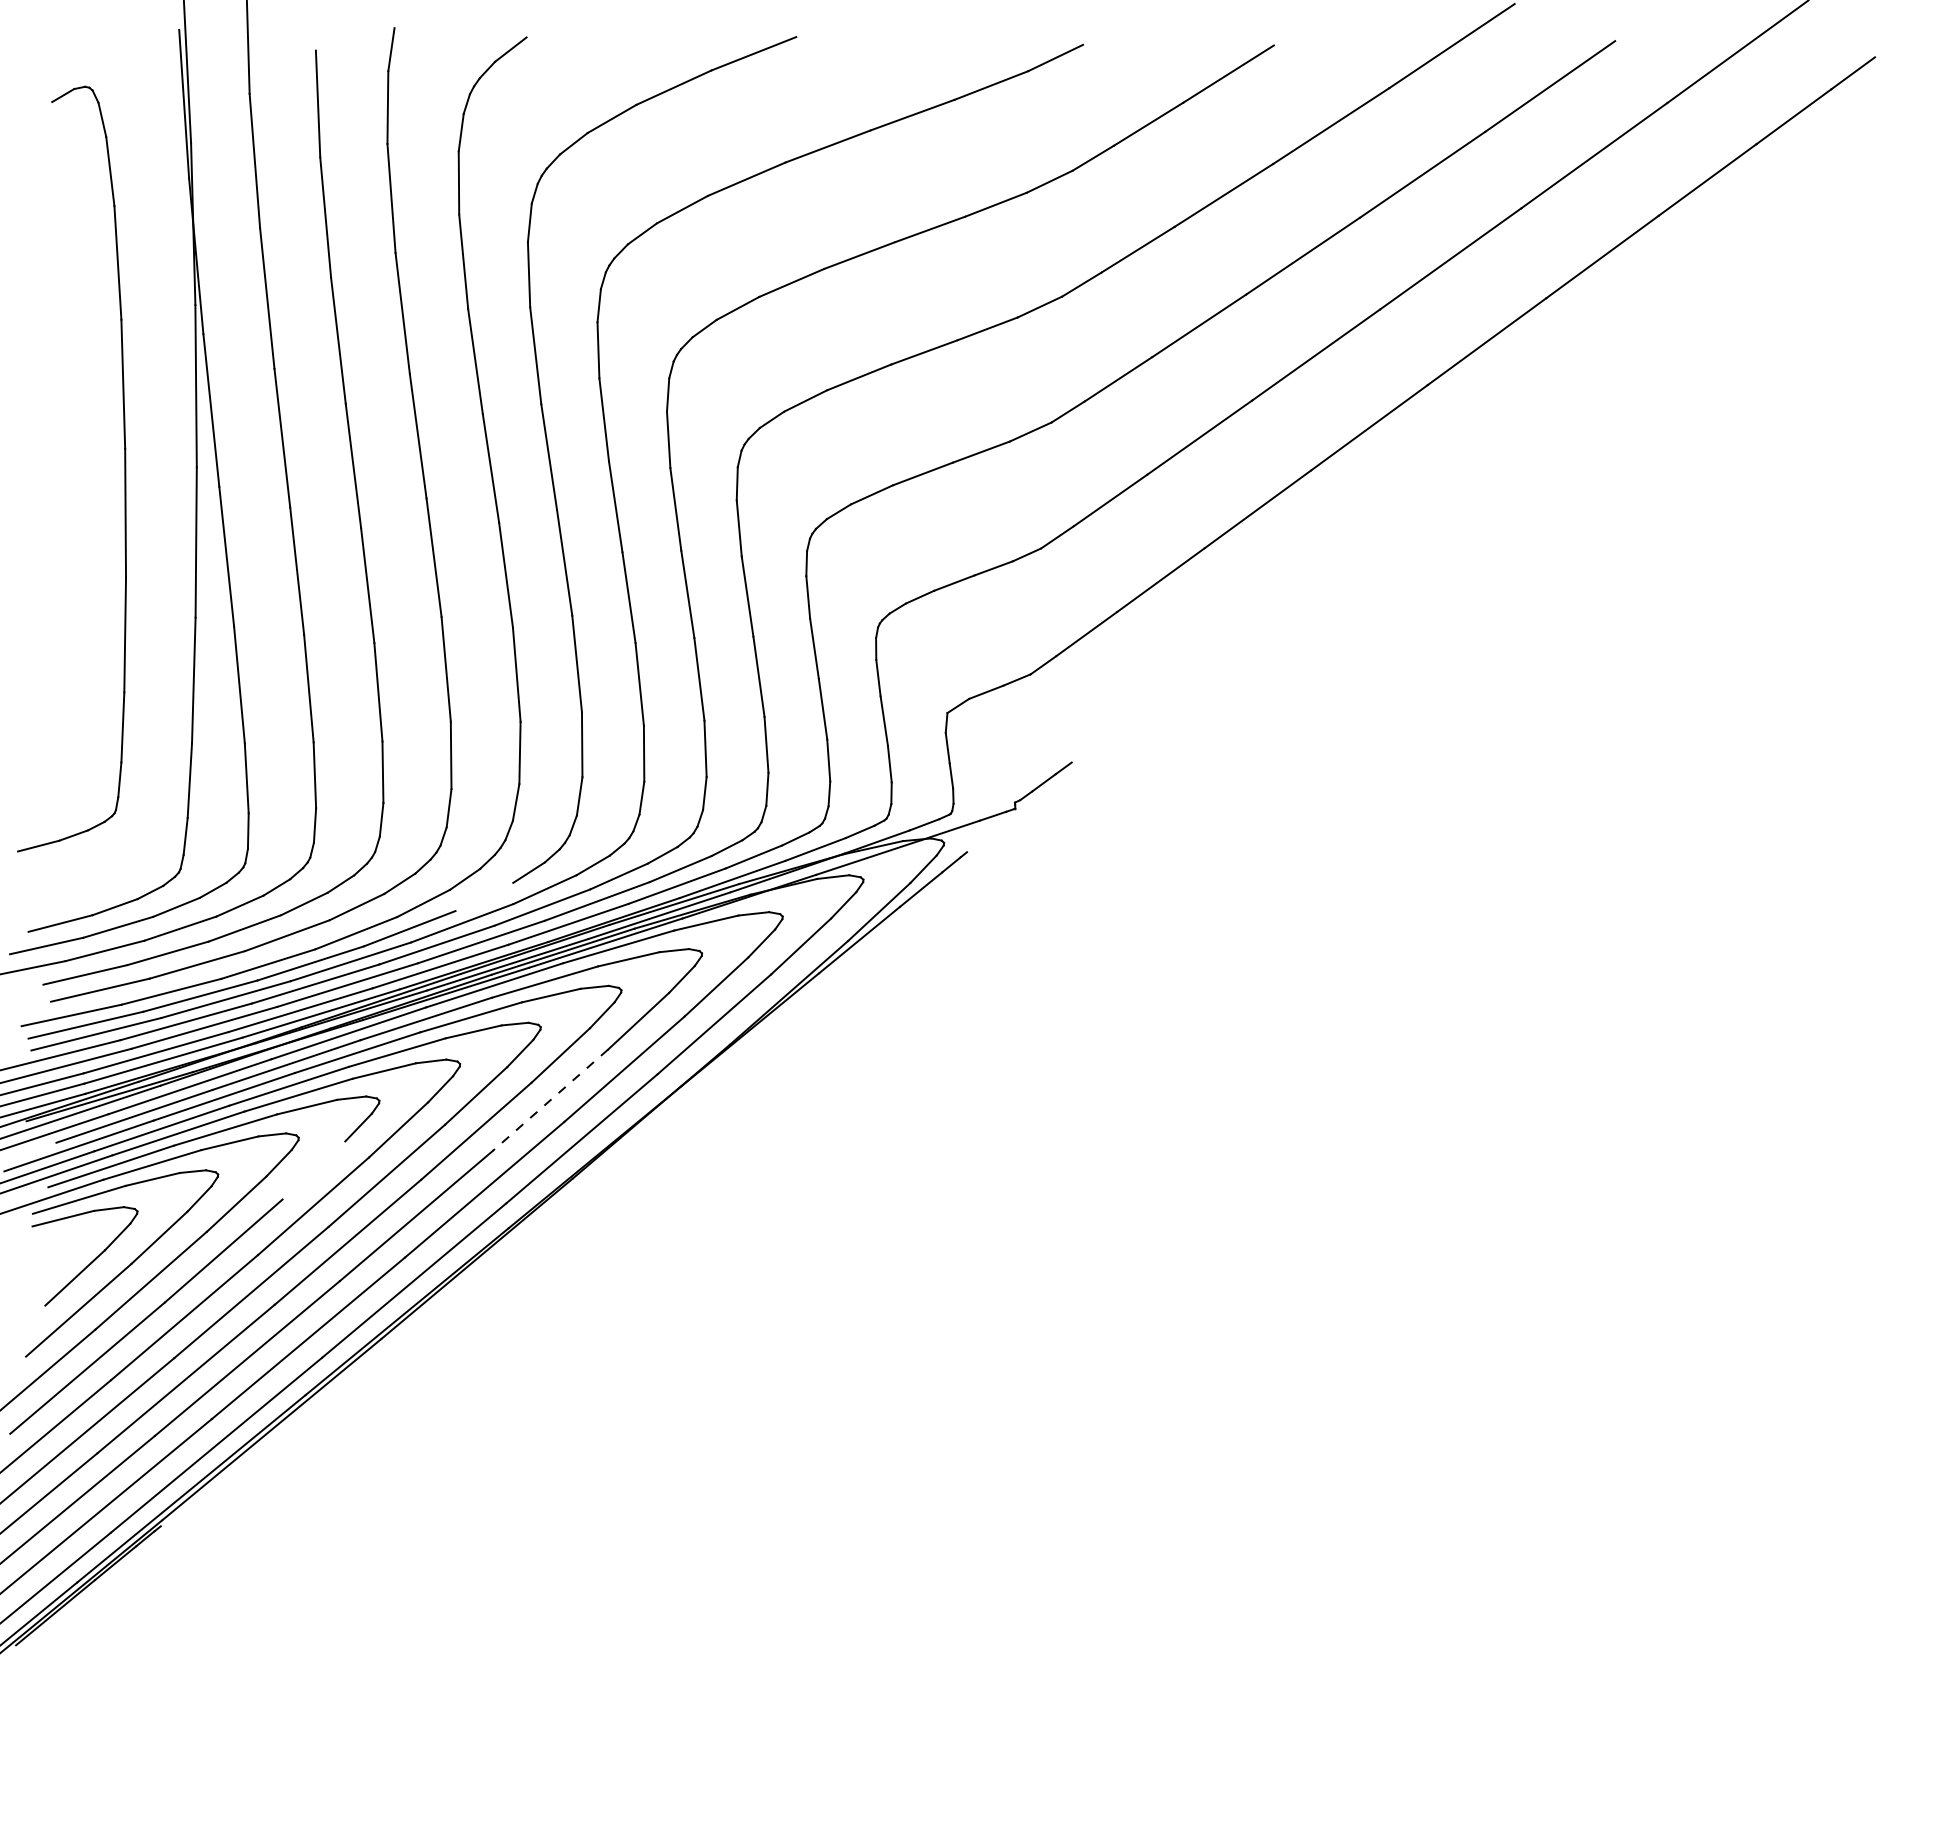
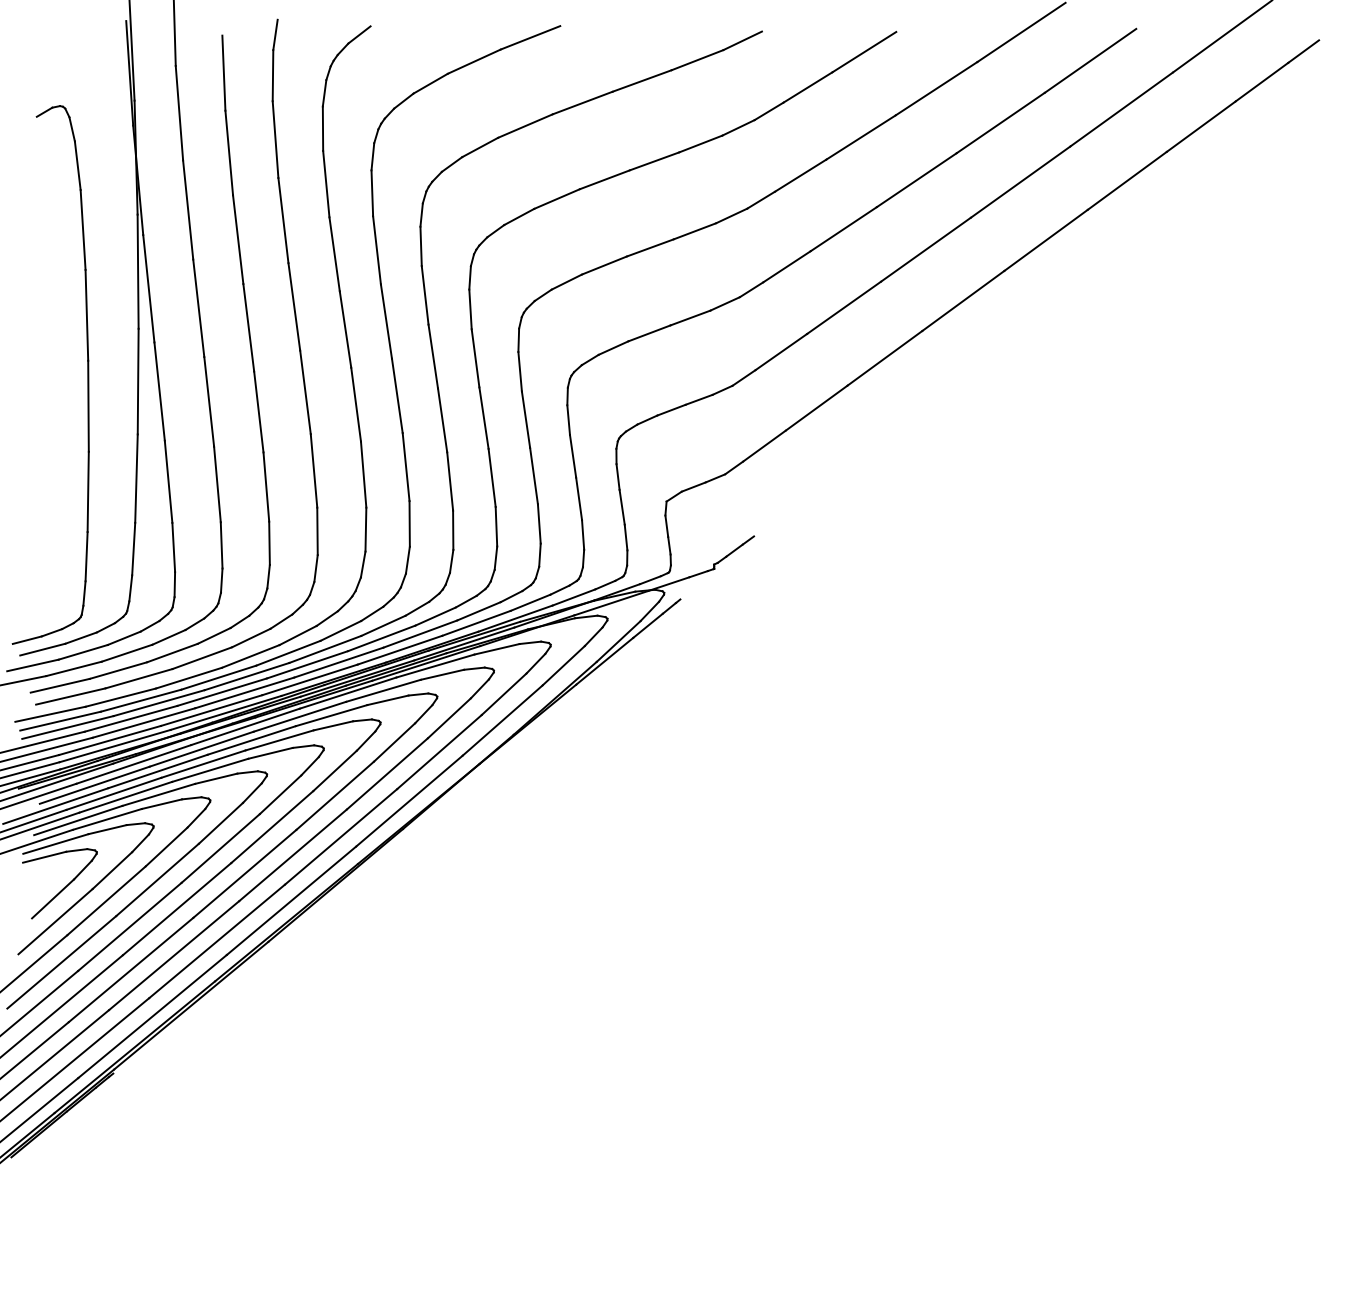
part: (124, 468) -> (87, 374), moved
line: (484, 896) -> (340, 630), added
line: (550, 1100) -> (387, 774), dashed -> solid
line: (313, 1170) -> (220, 823), added

